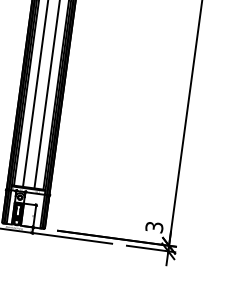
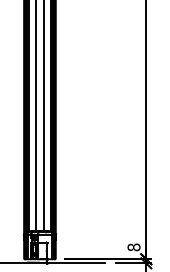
text: (153, 227) -> (133, 247), 3 -> 8

